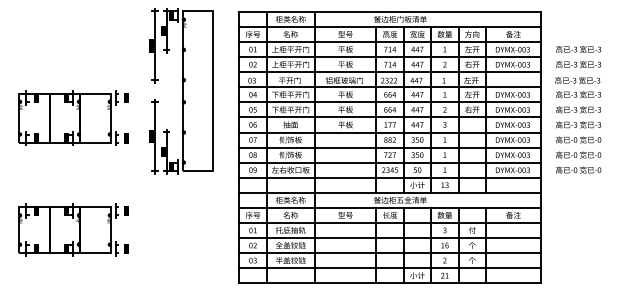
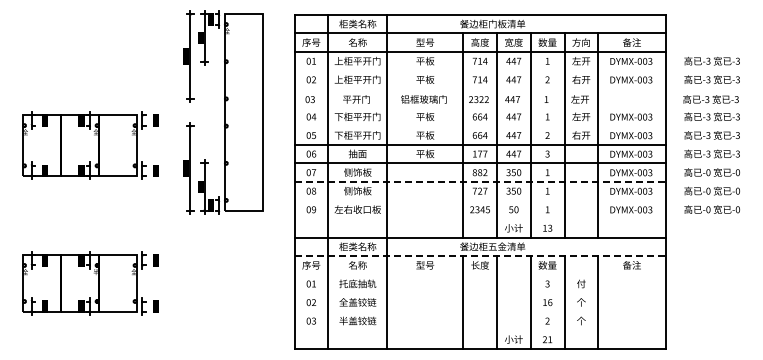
line: (389, 57) -> (479, 70), removed
line: (389, 72) -> (479, 89), removed
line: (389, 87) -> (479, 107), removed
line: (389, 102) -> (479, 126), removed
line: (390, 147) -> (480, 181), solid -> dashed
line: (389, 162) -> (479, 200), removed
line: (389, 178) -> (479, 219), removed
line: (390, 208) -> (480, 256), solid -> dashed
line: (389, 222) -> (479, 274), removed
line: (389, 238) -> (479, 293), removed
line: (389, 252) -> (479, 311), removed
line: (389, 268) -> (479, 330), removed

